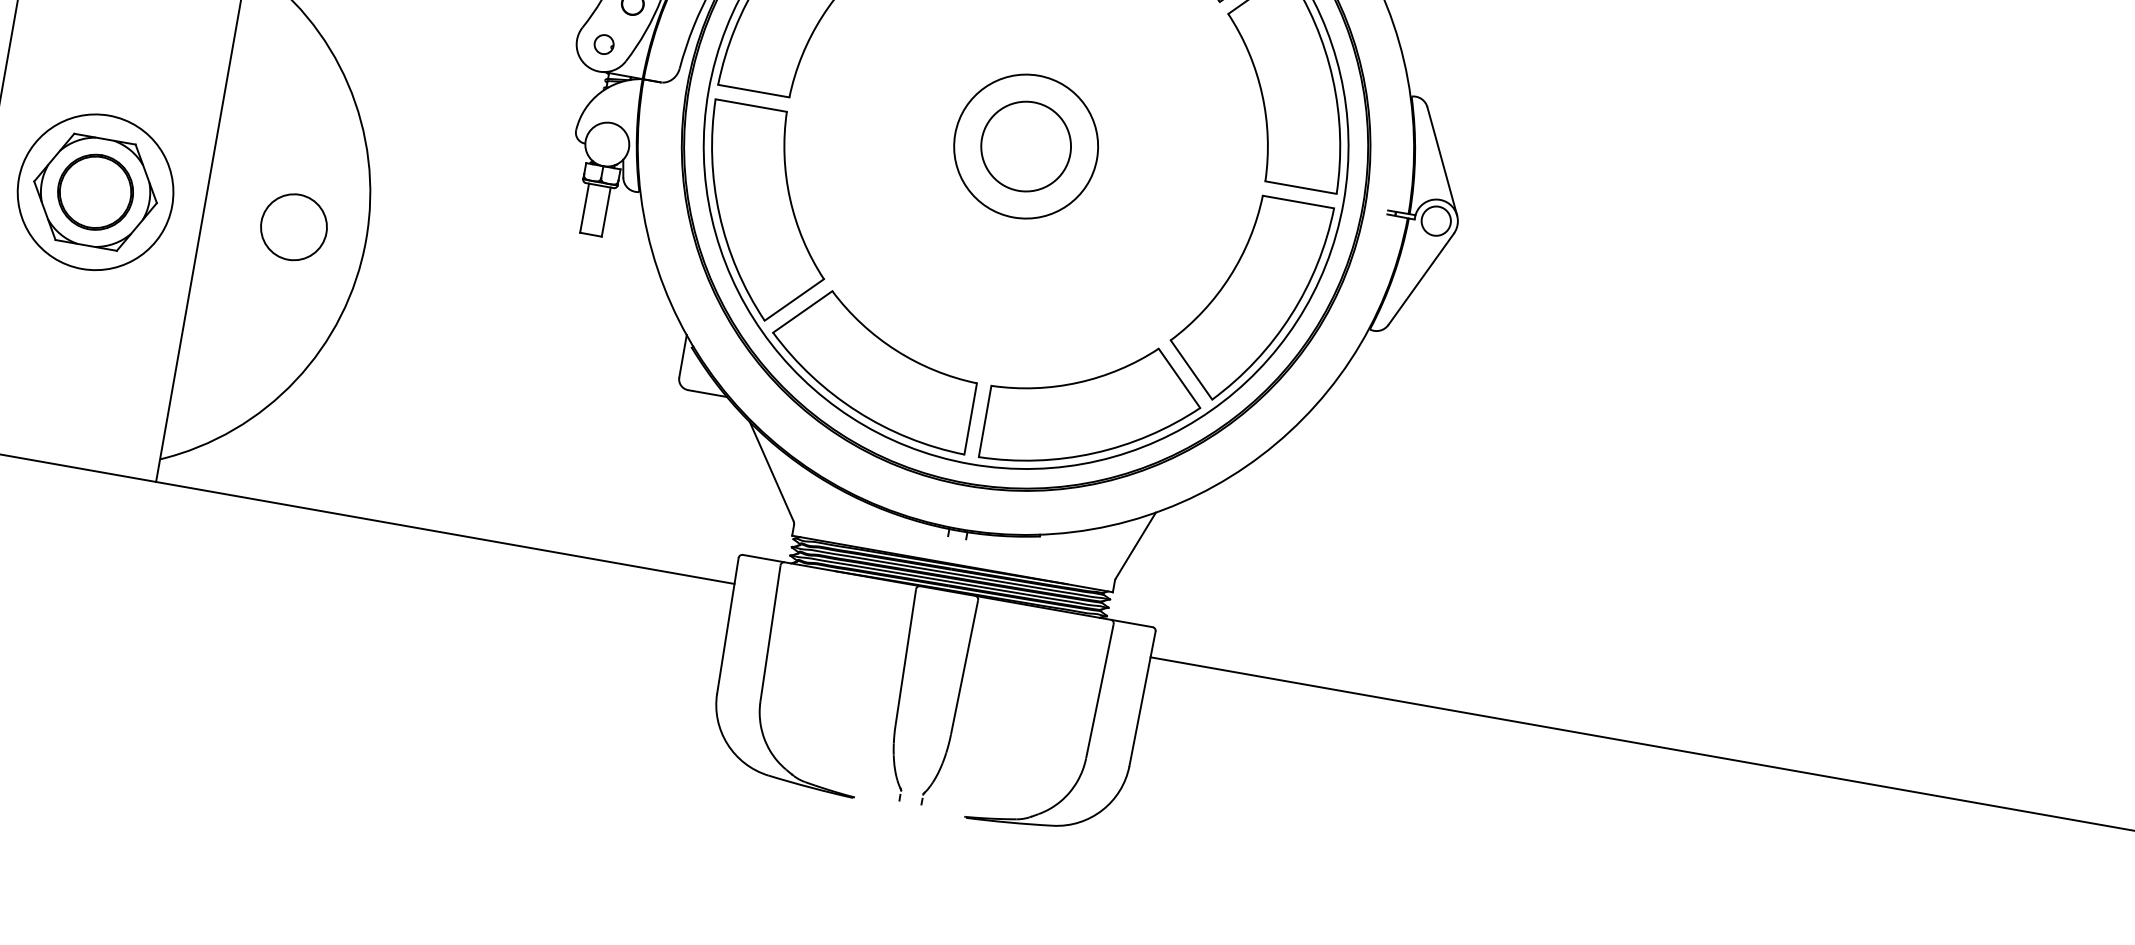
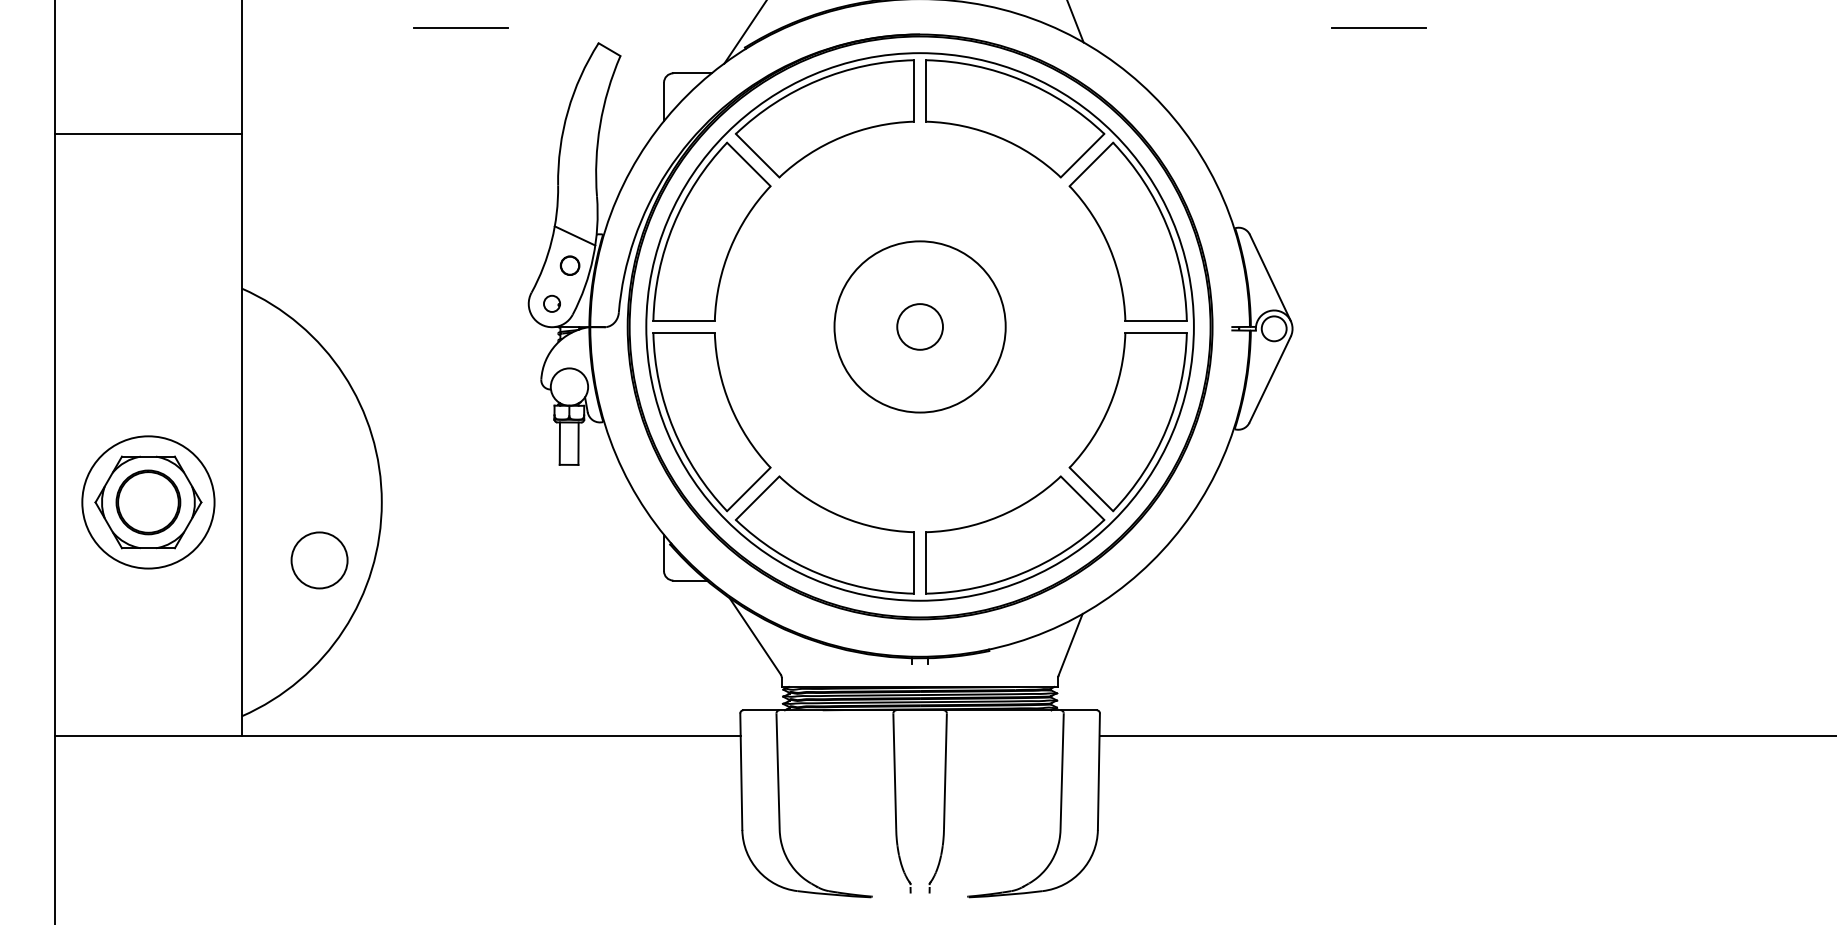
circle: (1025, 145) -> (919, 326), size x1.4
circle: (1026, 146) -> (920, 326), size x0.6
circle: (293, 227) -> (319, 560), moved

